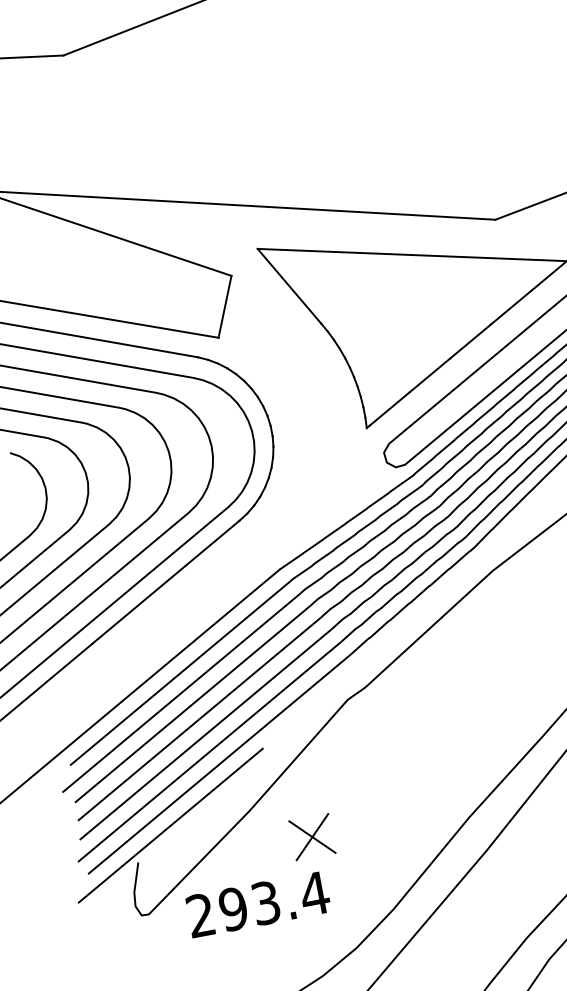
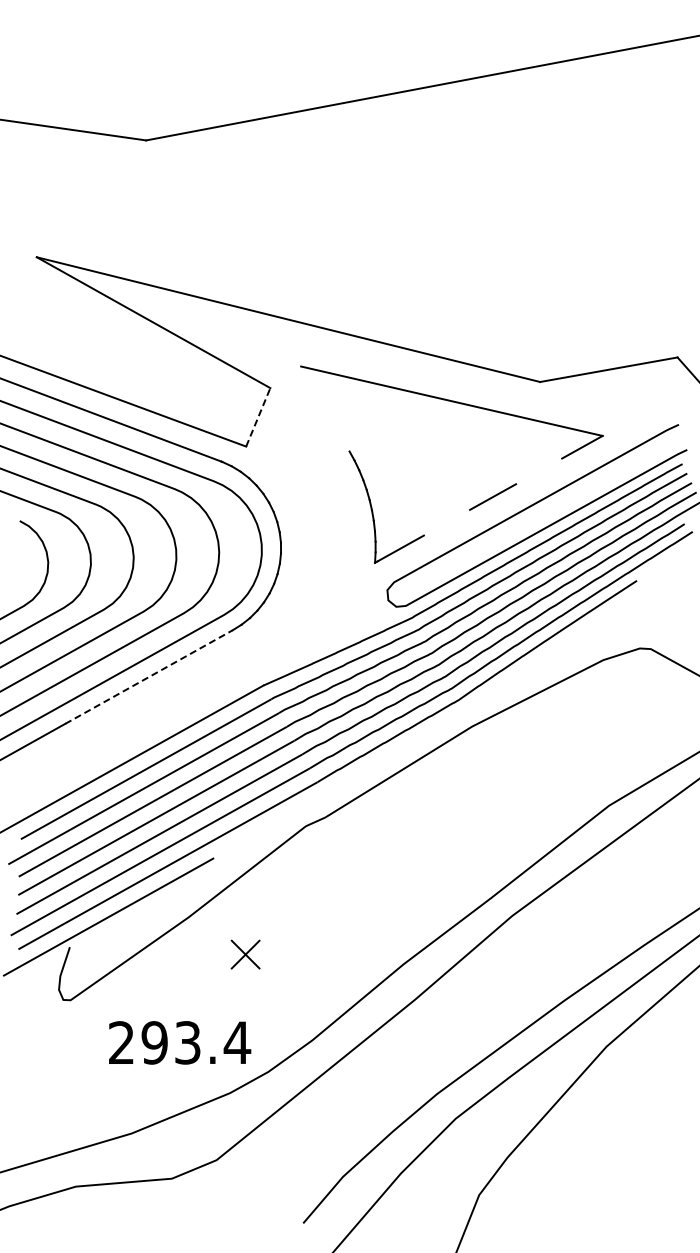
line: (289, 285) -> (325, 408), removed
line: (225, 306) -> (258, 417), solid -> dashed
line: (511, 307) -> (539, 471), removed
line: (429, 375) -> (446, 522), removed
line: (165, 582) -> (148, 677), solid -> dashed
part: (312, 837) -> (245, 954), size x0.7
text: (258, 904) -> (180, 1042), moved

